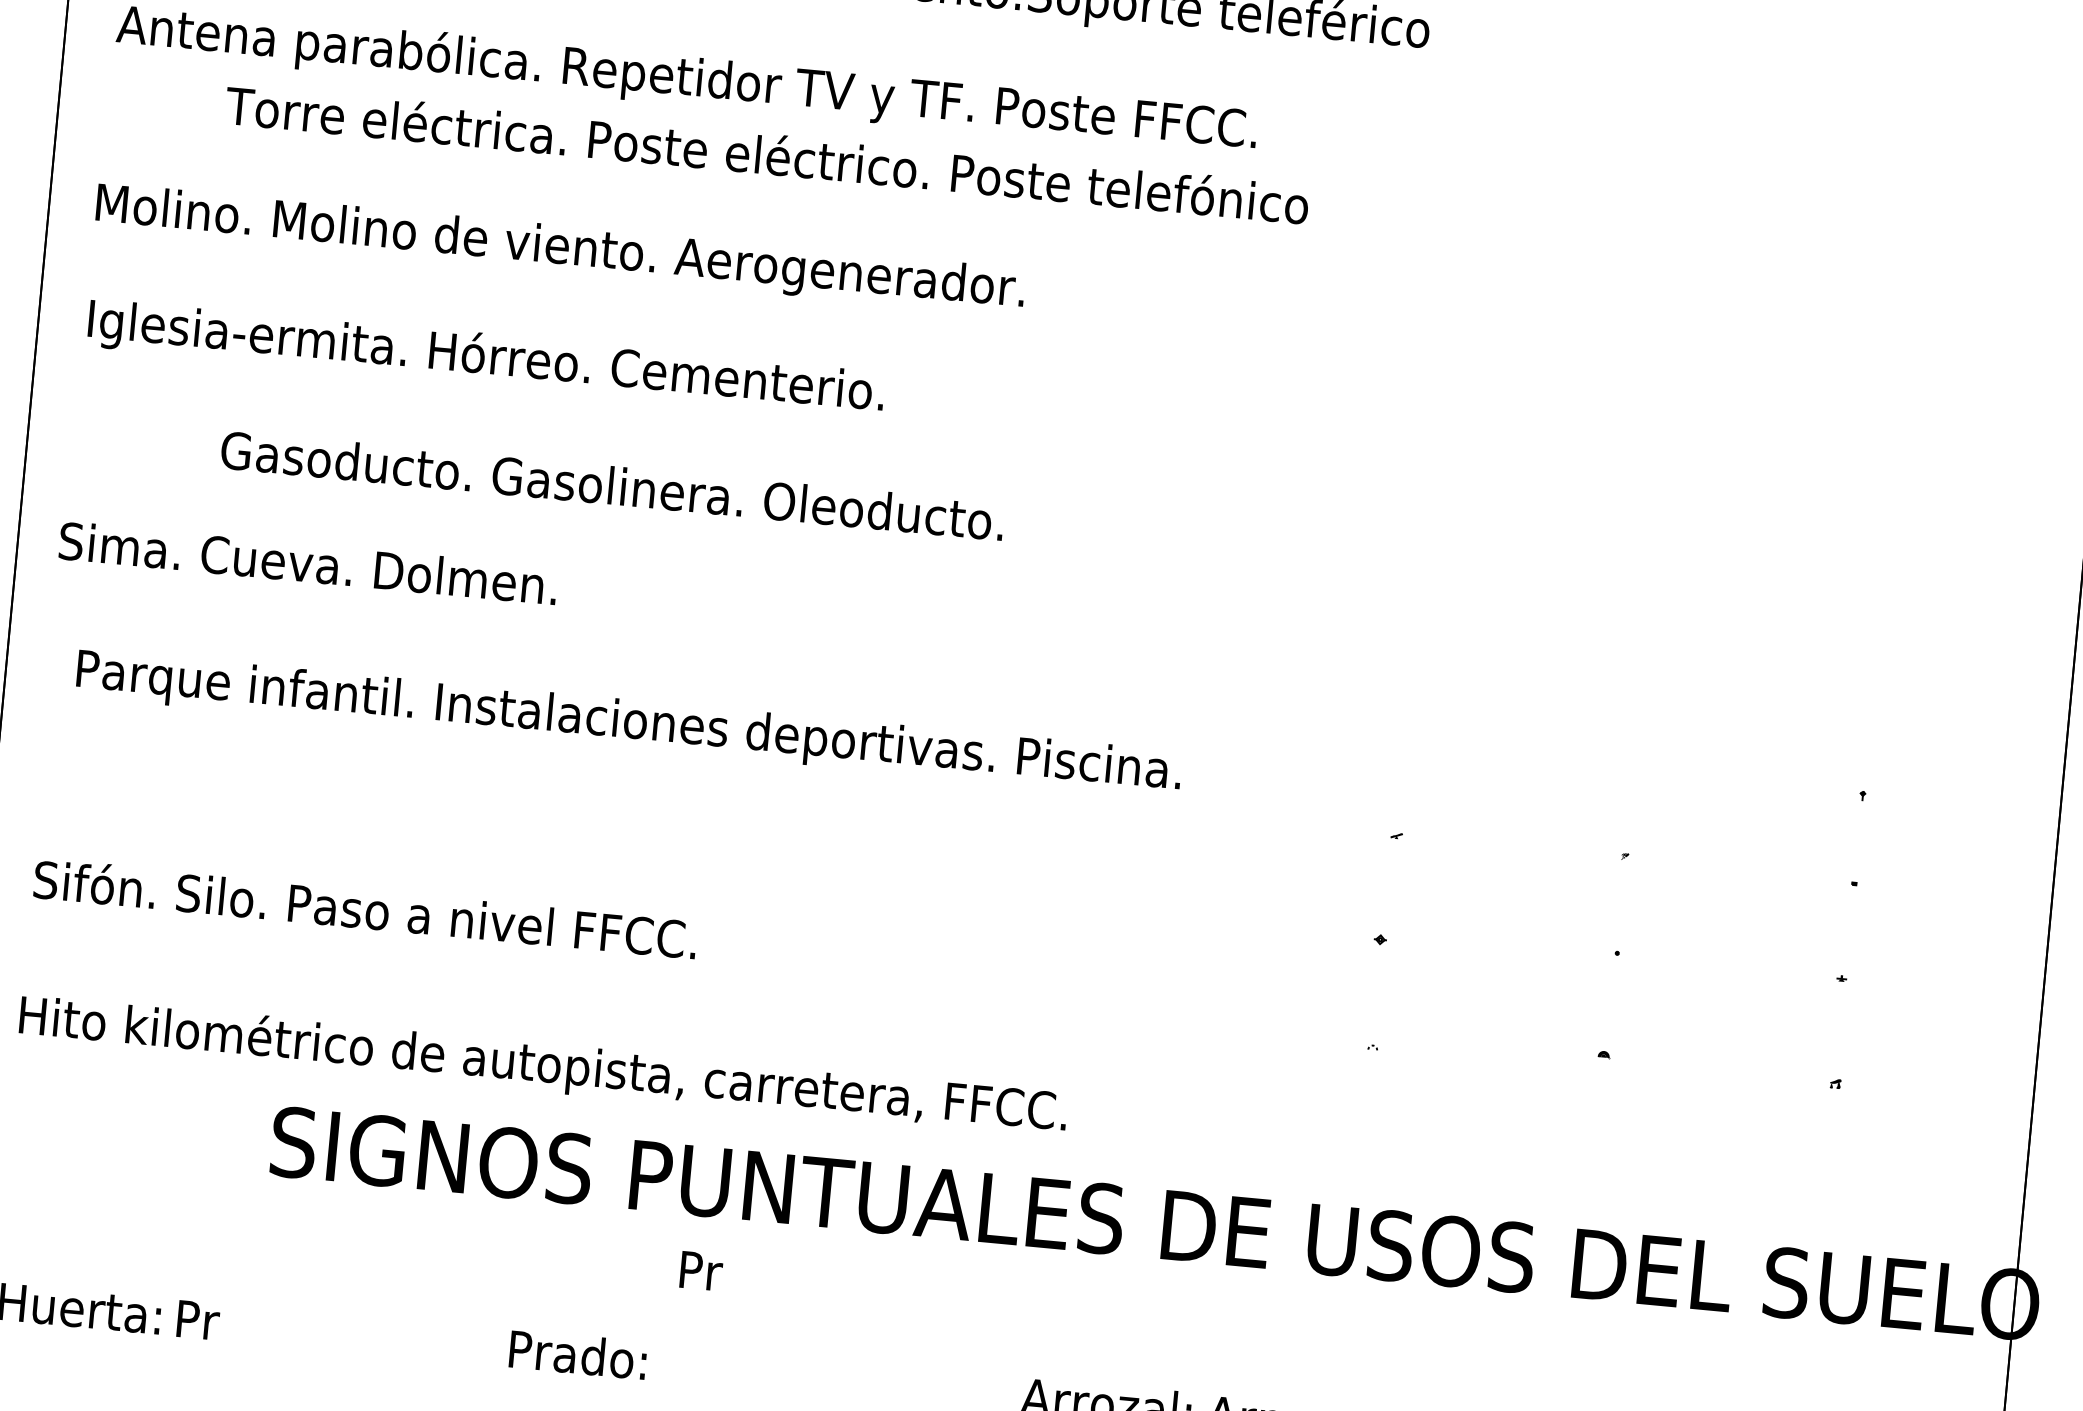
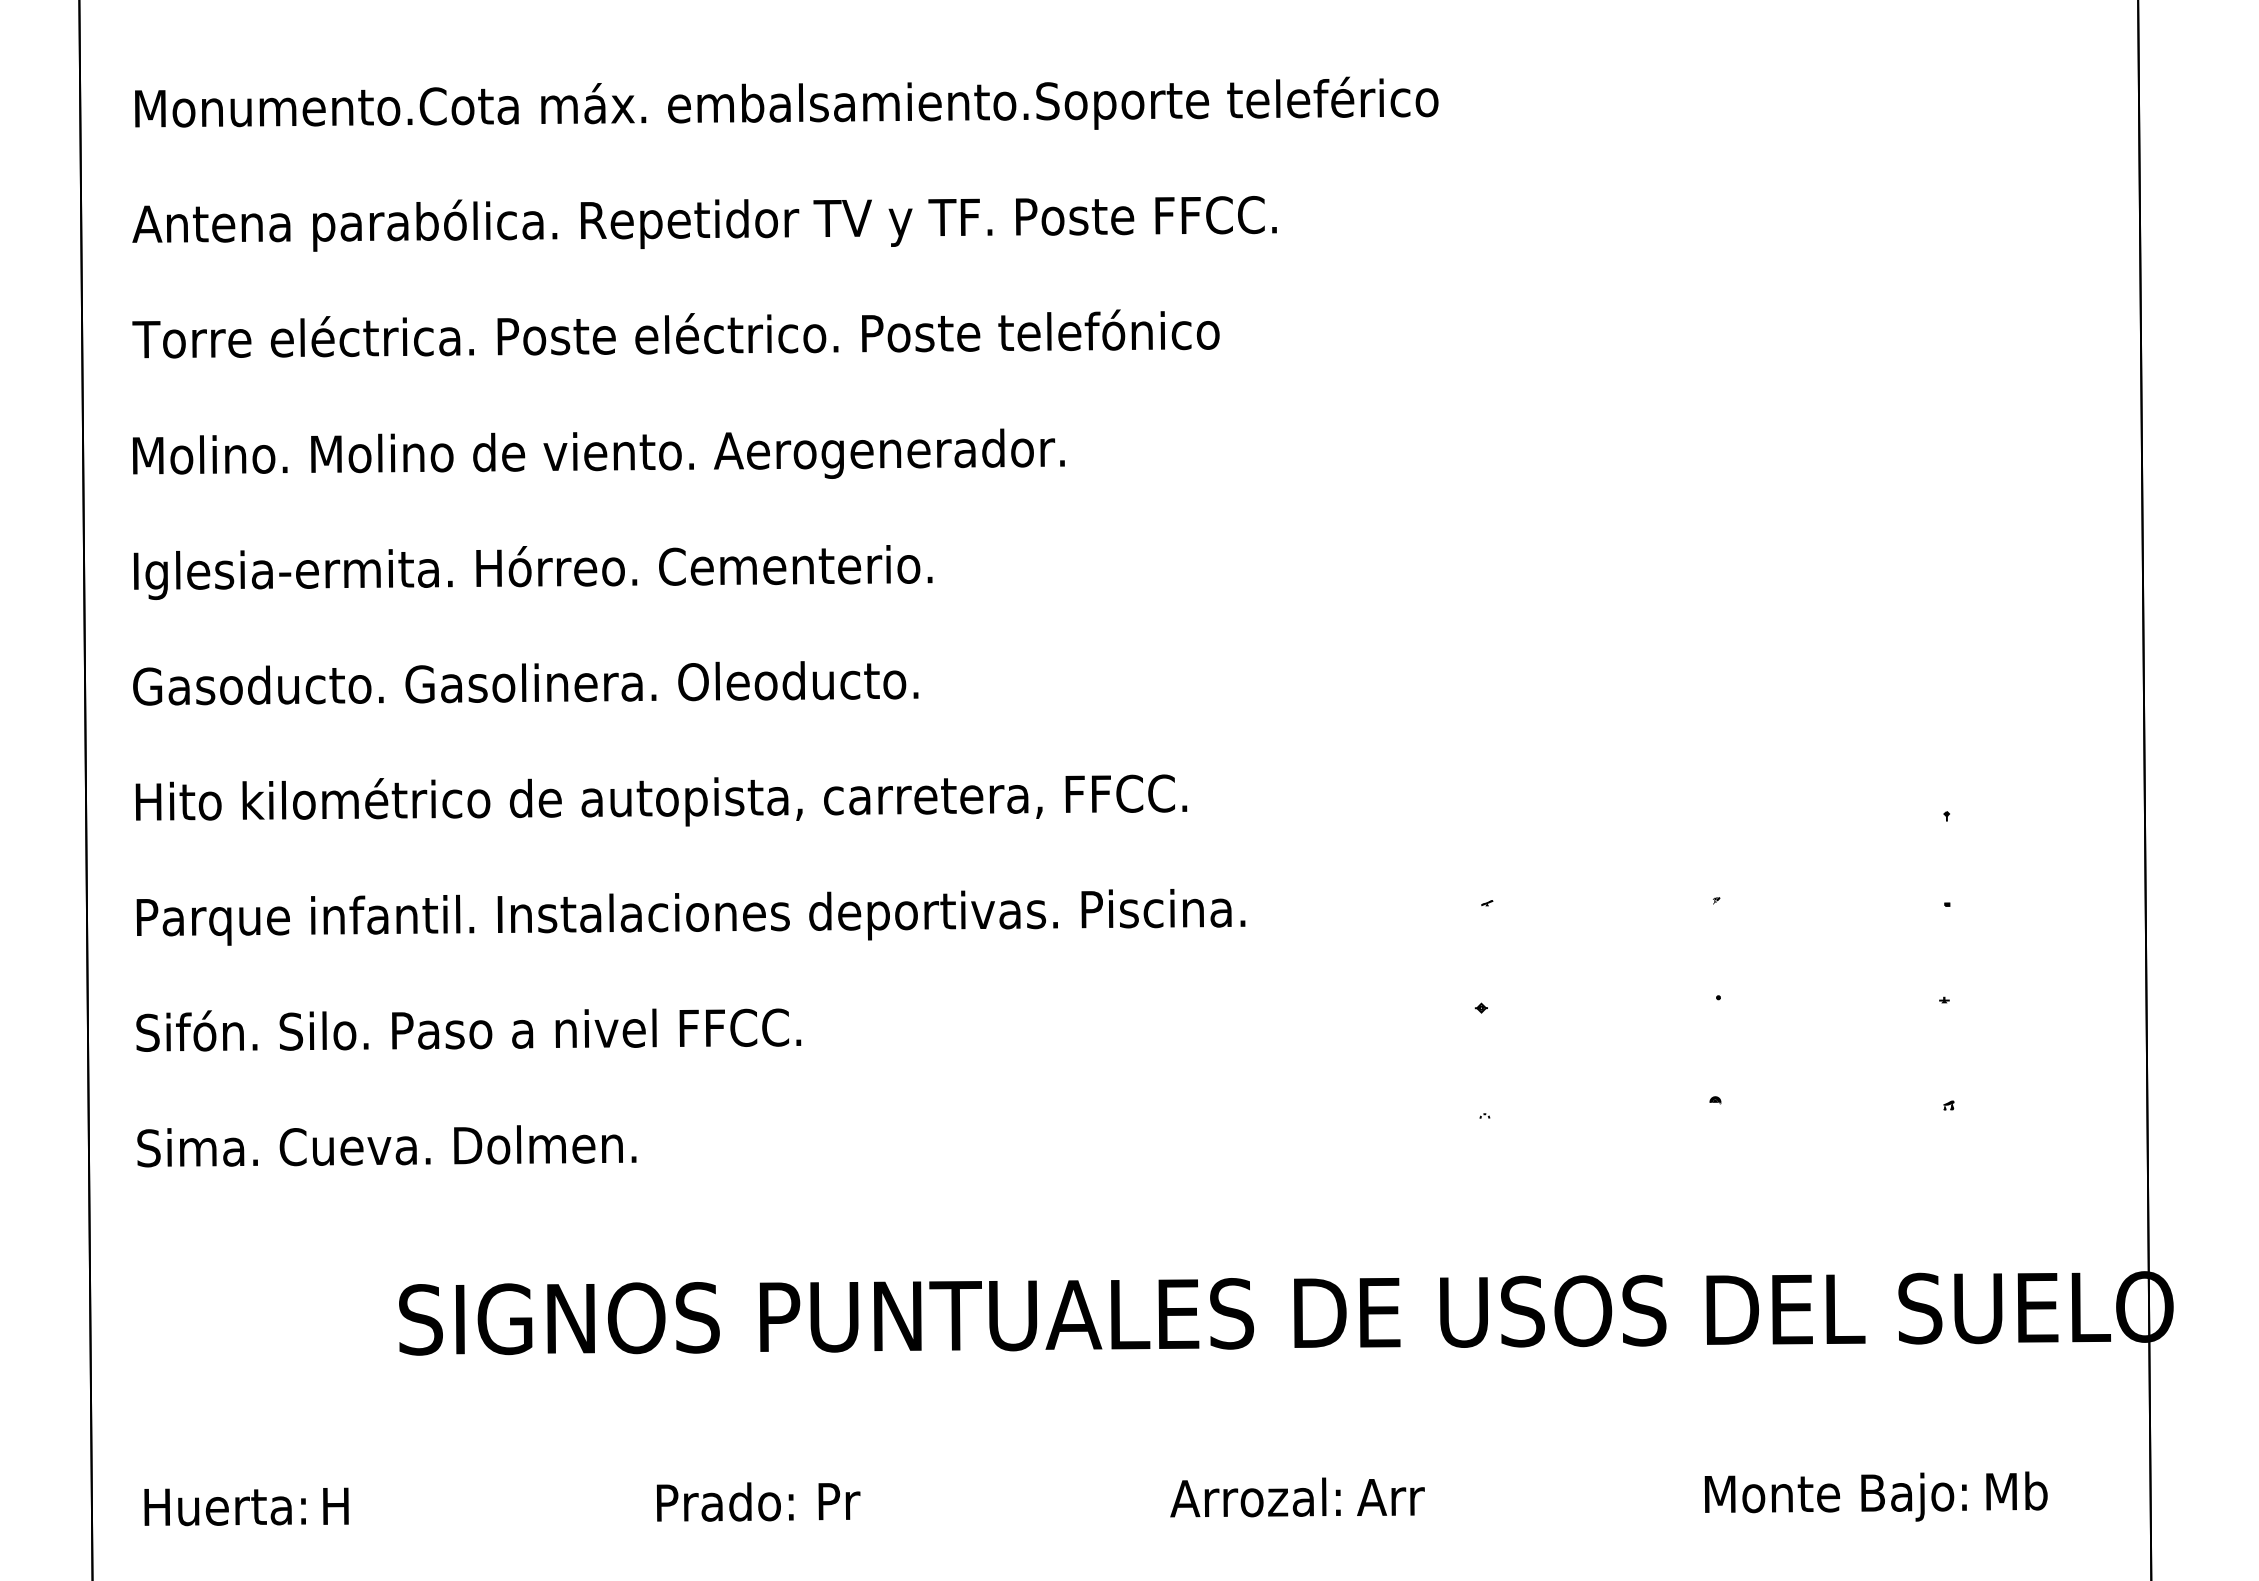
text: (766, 154) -> (675, 333), moved
text: (560, 246) -> (598, 453), moved
text: (485, 359) -> (532, 572), moved
text: (612, 486) -> (525, 683), moved
text: (307, 563) -> (386, 1146), moved
text: (628, 723) -> (690, 917), moved
text: (365, 909) -> (468, 1029), moved
text: (543, 1066) -> (661, 800), moved
text: (701, 1271) -> (839, 1501), moved
text: (200, 1319) -> (345, 1505), Pr -> H

